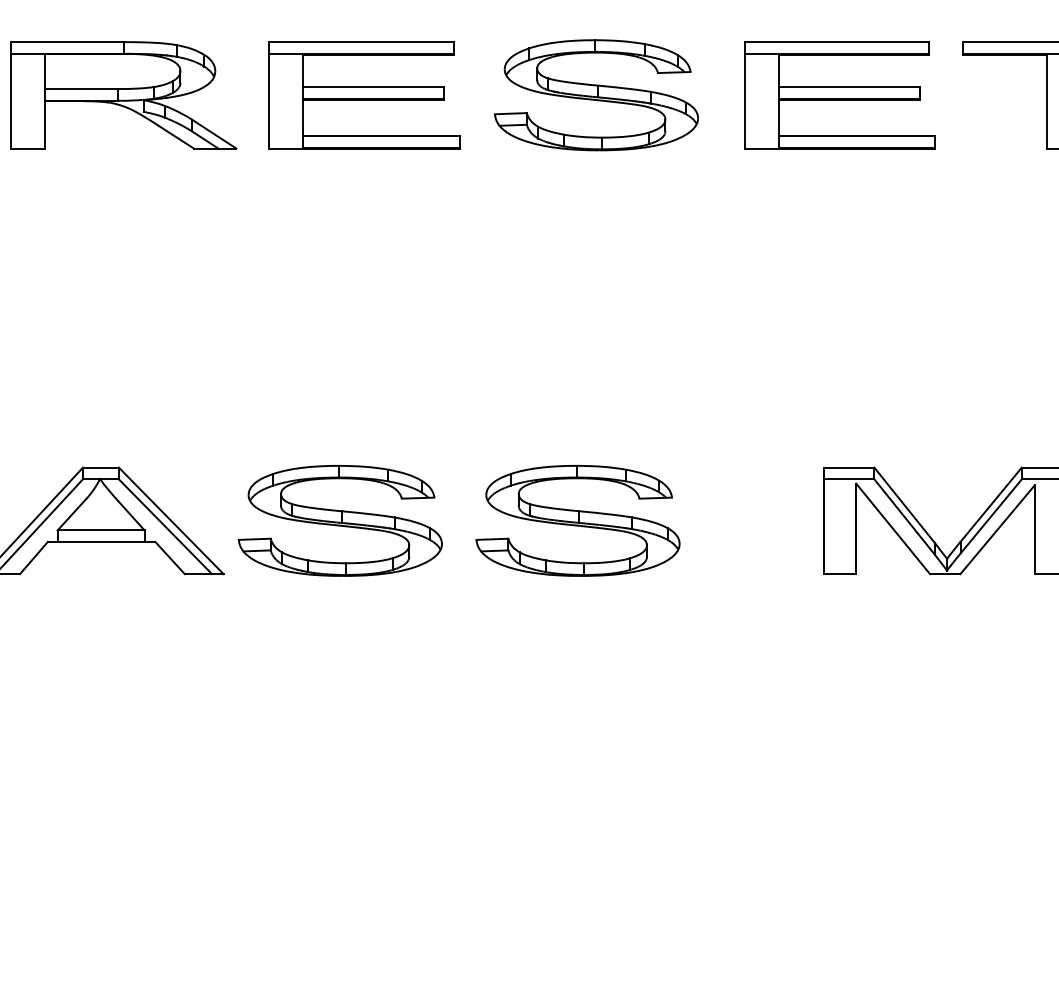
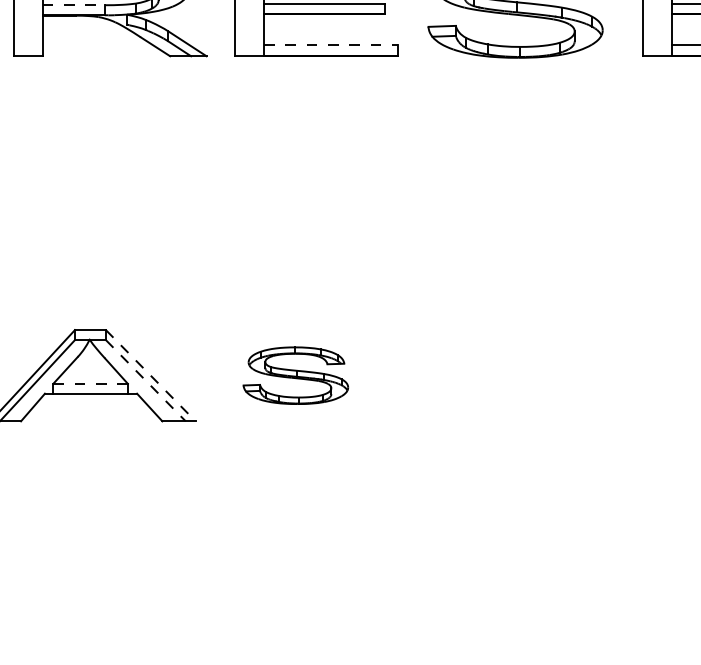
line: (81, 89) -> (73, 5), solid -> dashed
line: (381, 135) -> (331, 45), solid -> dashed
line: (171, 520) -> (150, 375), solid -> dashed
part: (340, 520) -> (295, 375), size x0.6
part: (577, 520) -> (499, 375), removed
line: (165, 527) -> (145, 381), solid -> dashed
line: (101, 530) -> (90, 383), solid -> dashed

